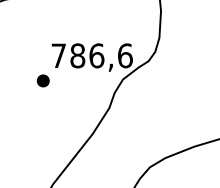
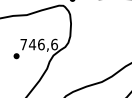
text: (77, 55) -> (32, 44), 786,6 -> 746,6

